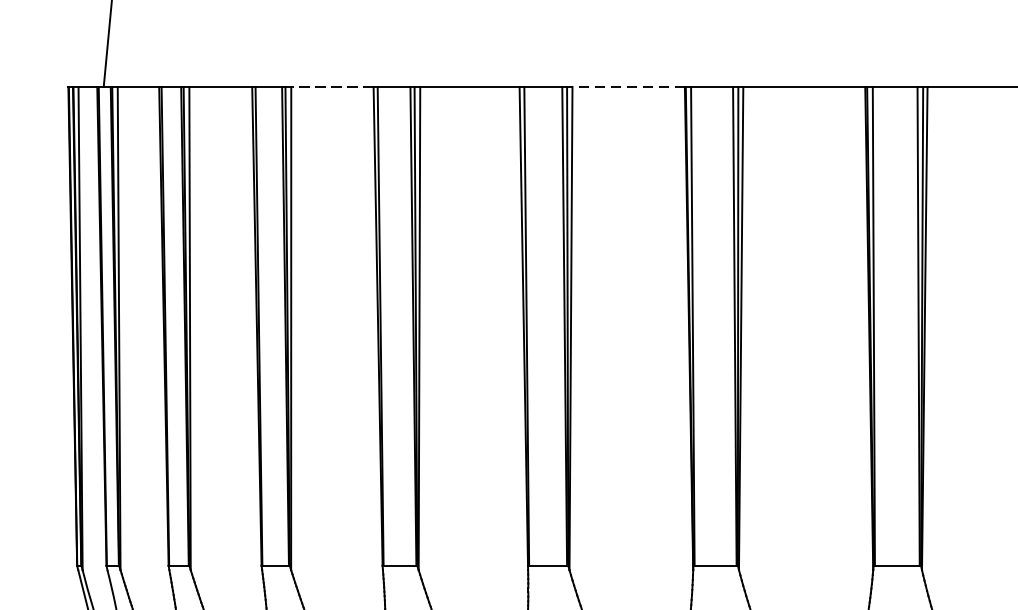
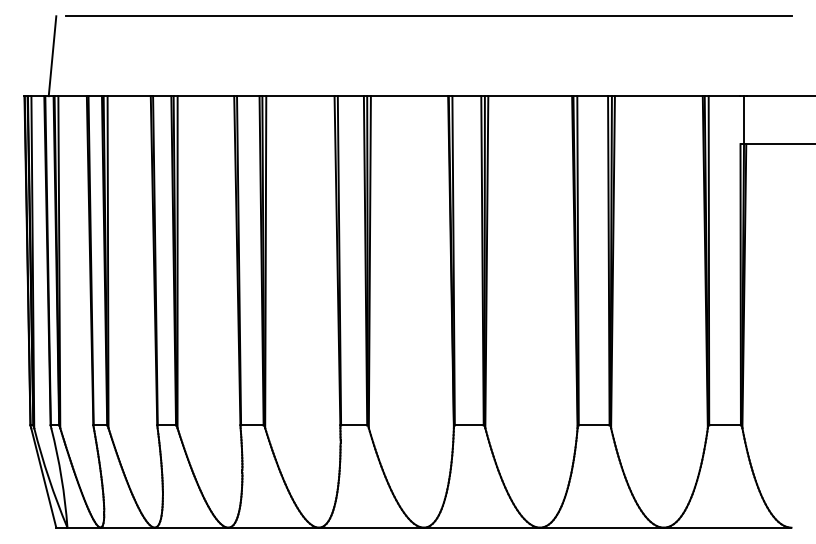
line: (331, 87) -> (205, 96), dashed -> solid
line: (628, 87) -> (409, 96), dashed -> solid

